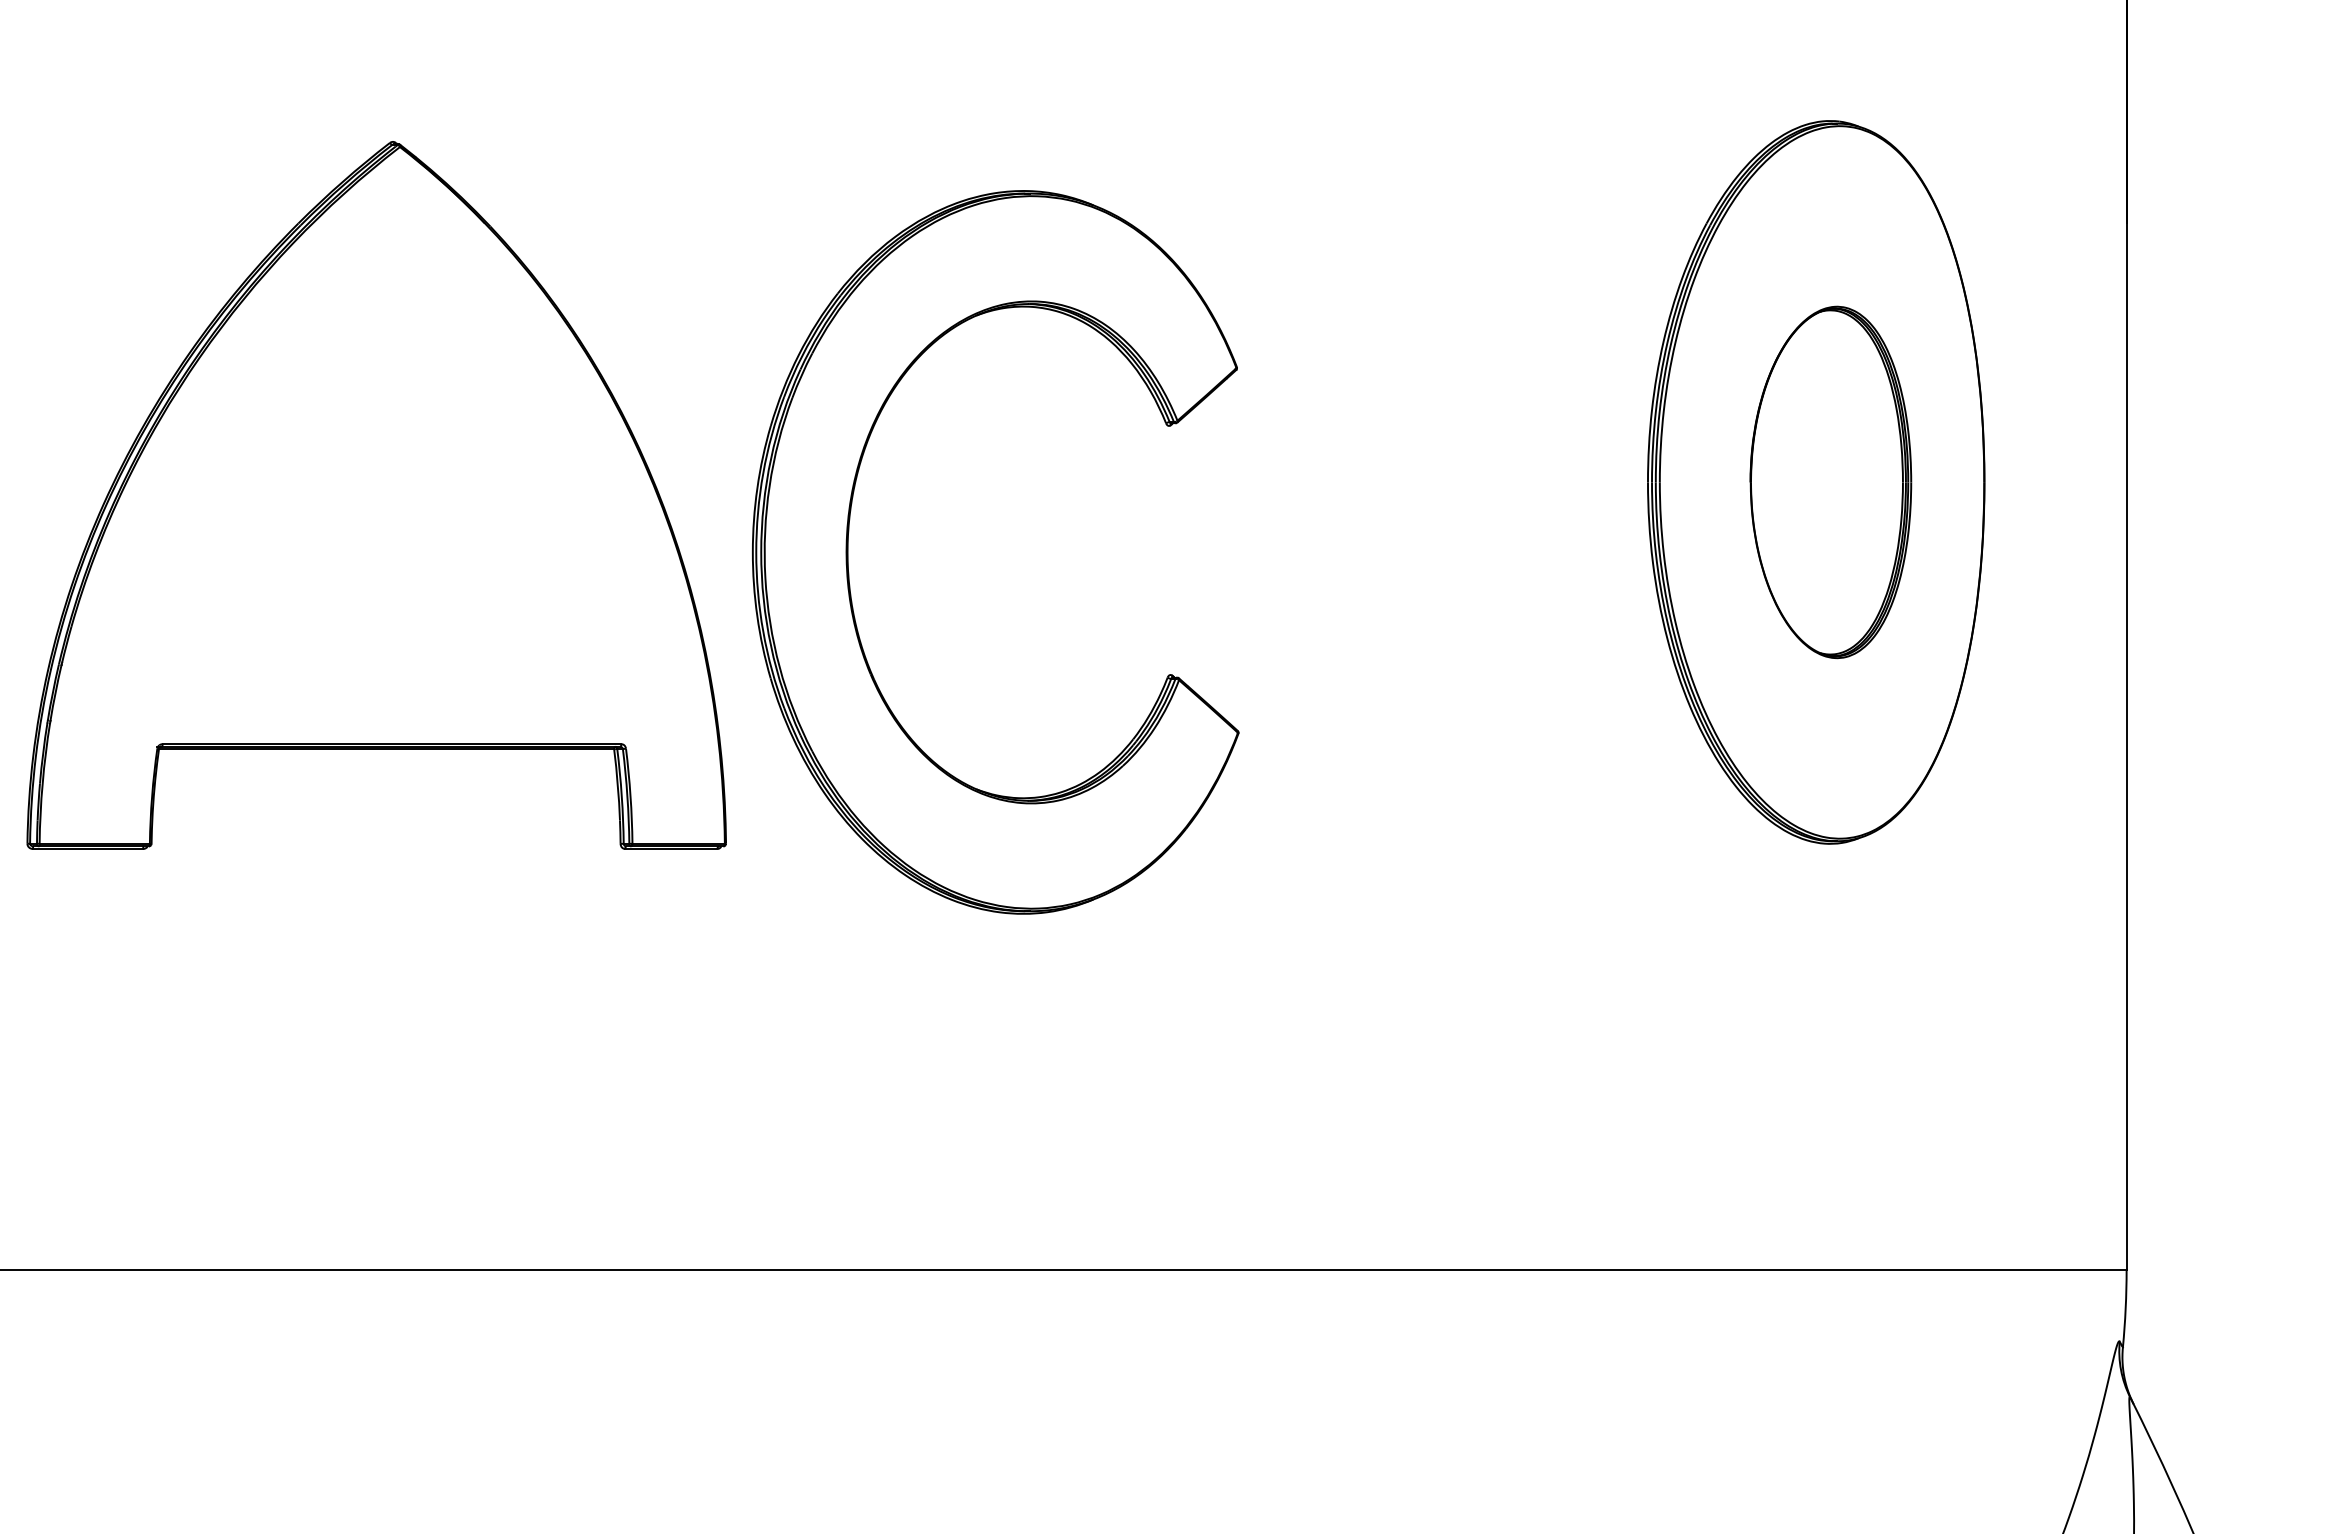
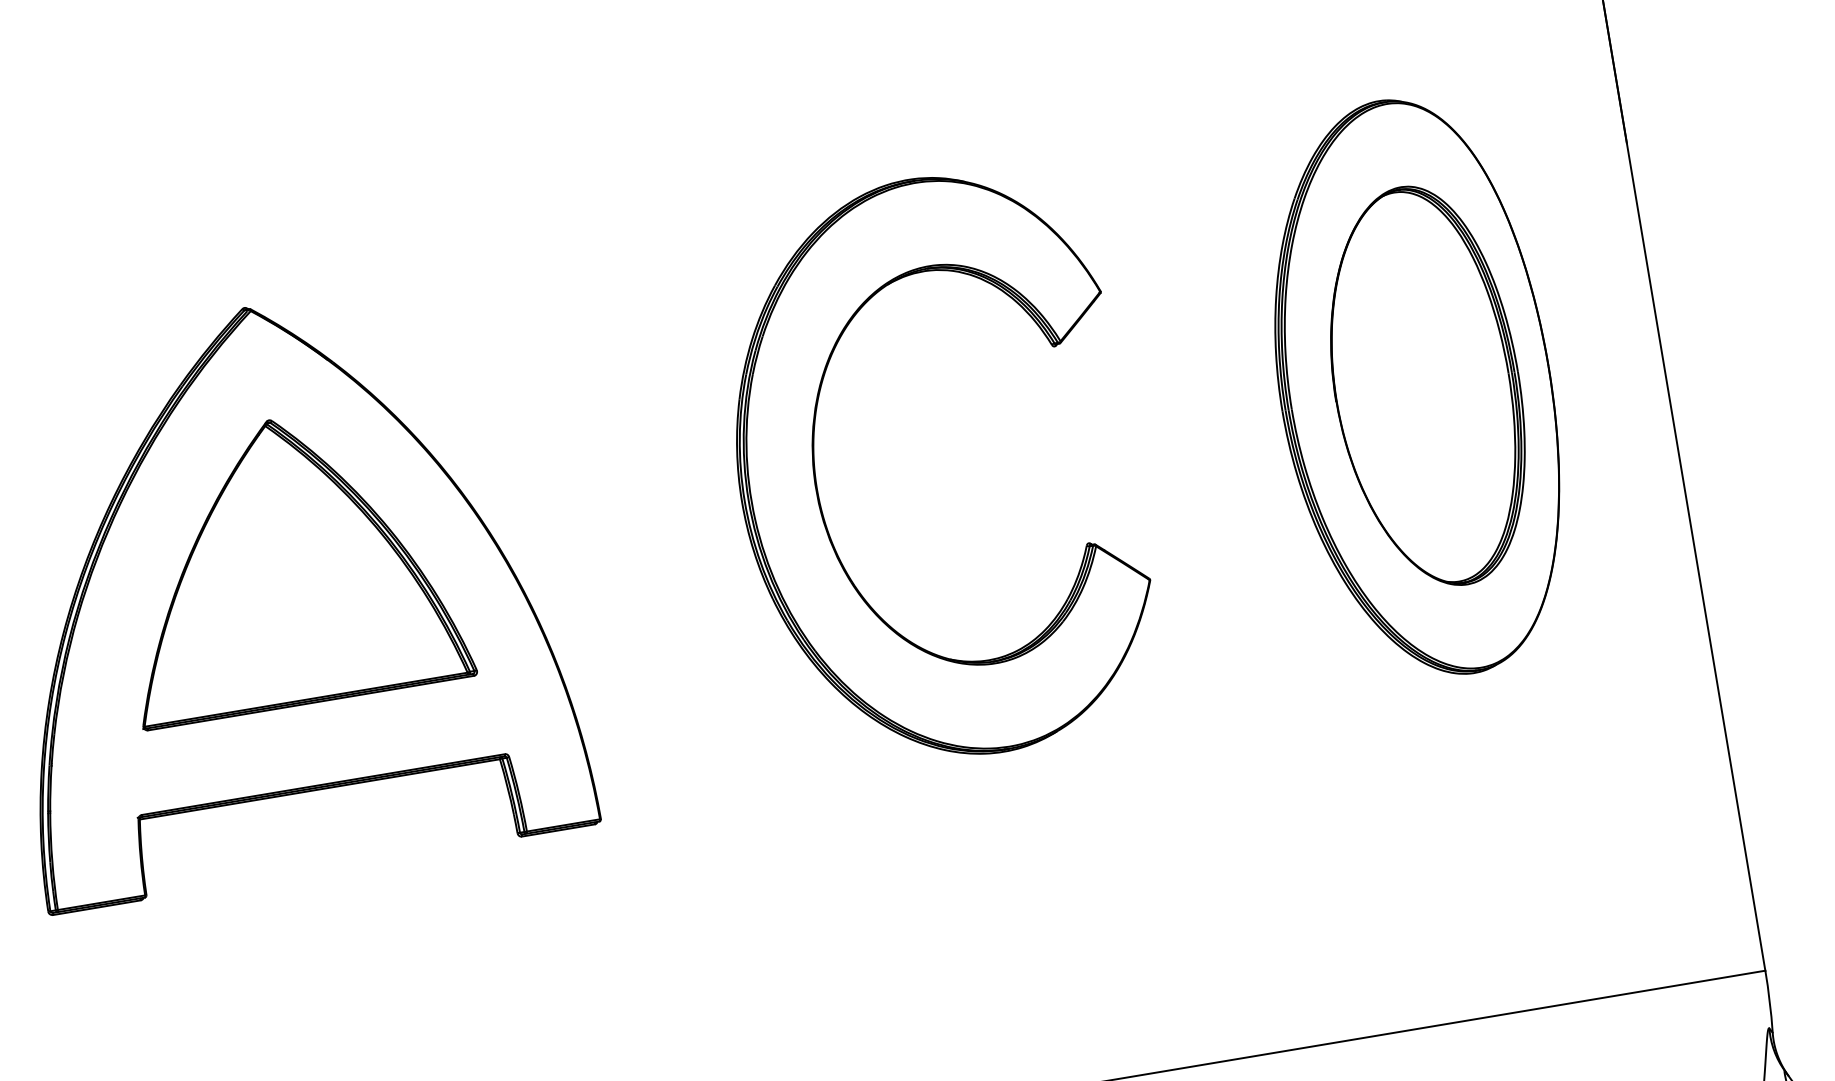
part: (393, 463) -> (287, 562), added
part: (1830, 482) -> (1426, 387), size x1.43
part: (848, 552) -> (817, 489), moved

